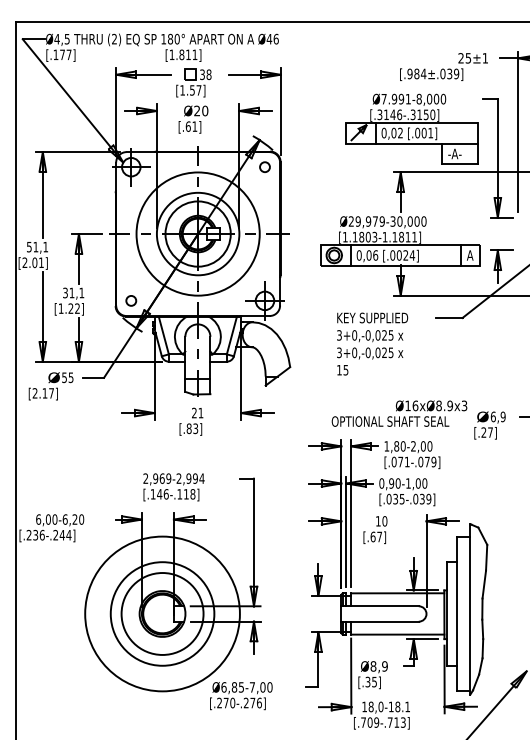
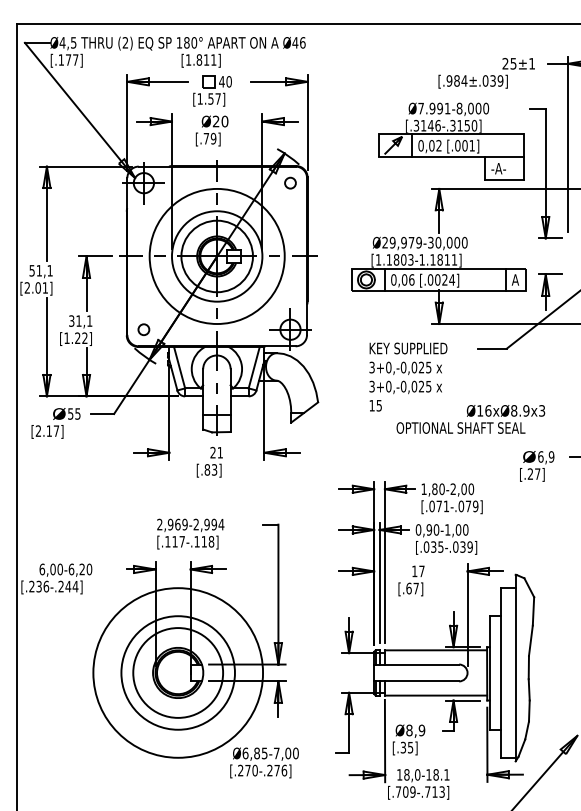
text: (205, 74) -> (225, 81), 38 -> 40
text: (191, 126) -> (209, 138), [.61] -> [.79]
text: (399, 413) -> (470, 419), moved
text: (162, 494) -> (178, 541), [.146-.118] -> [.117-.118]
text: (384, 521) -> (421, 571), 10 -> 17

